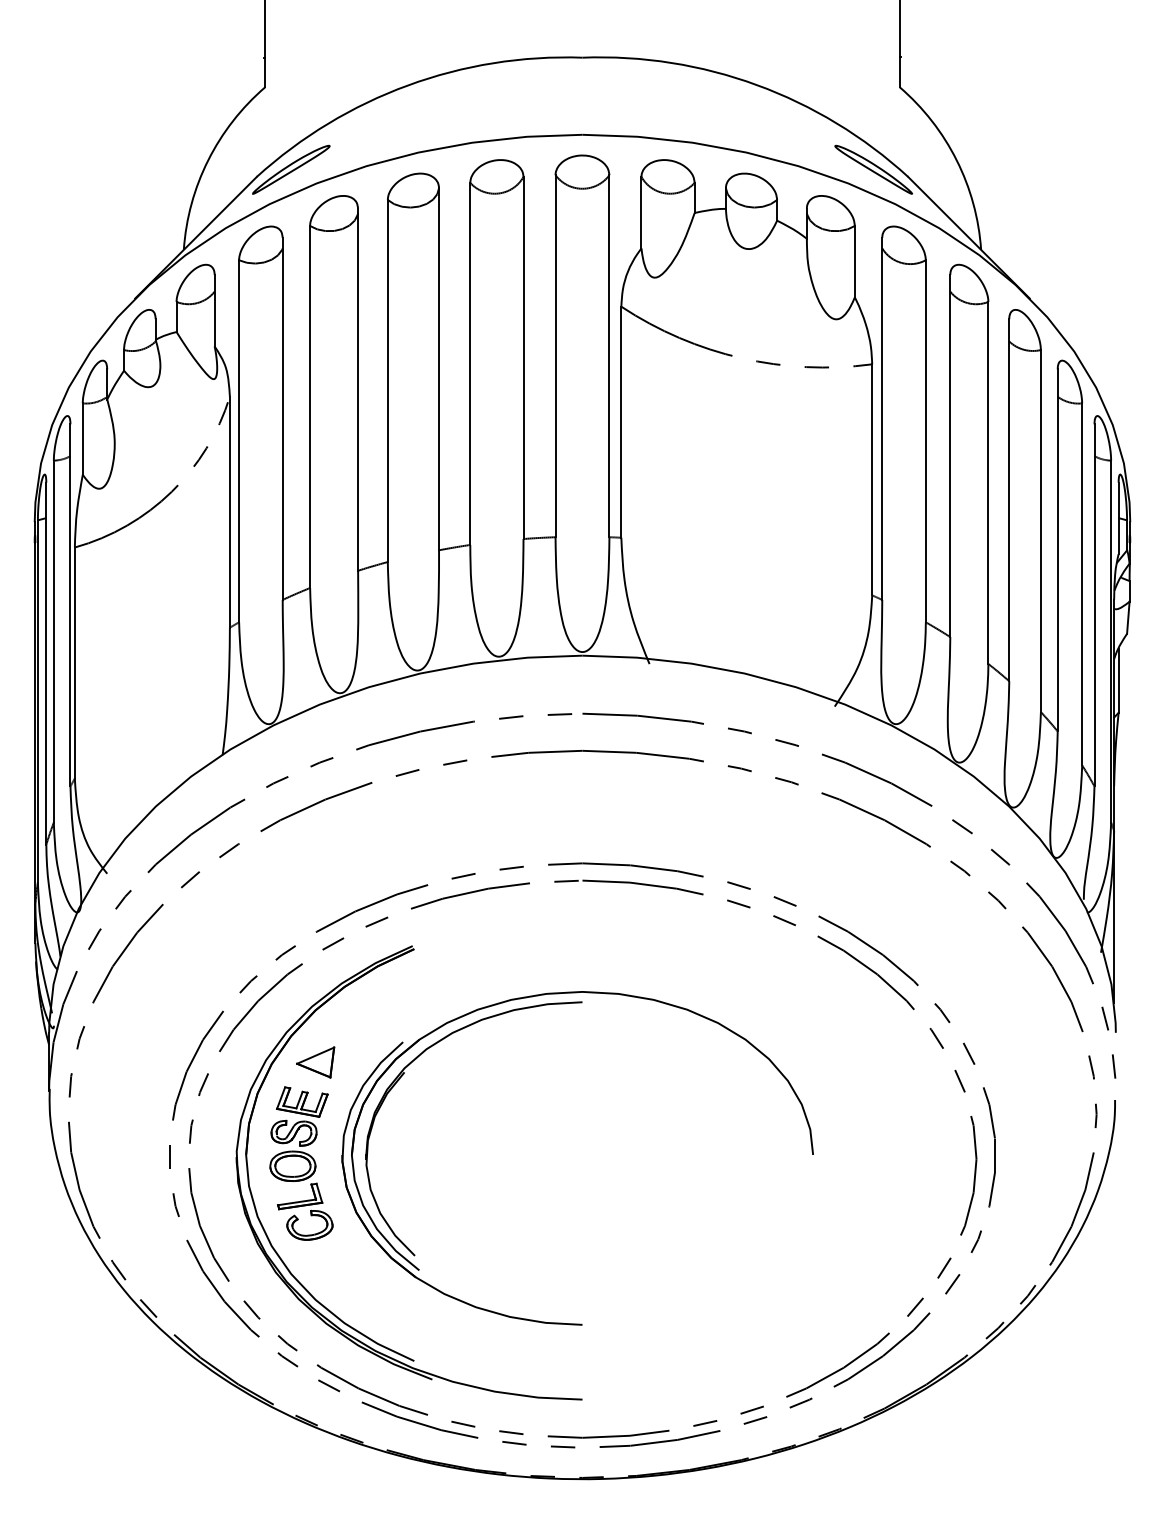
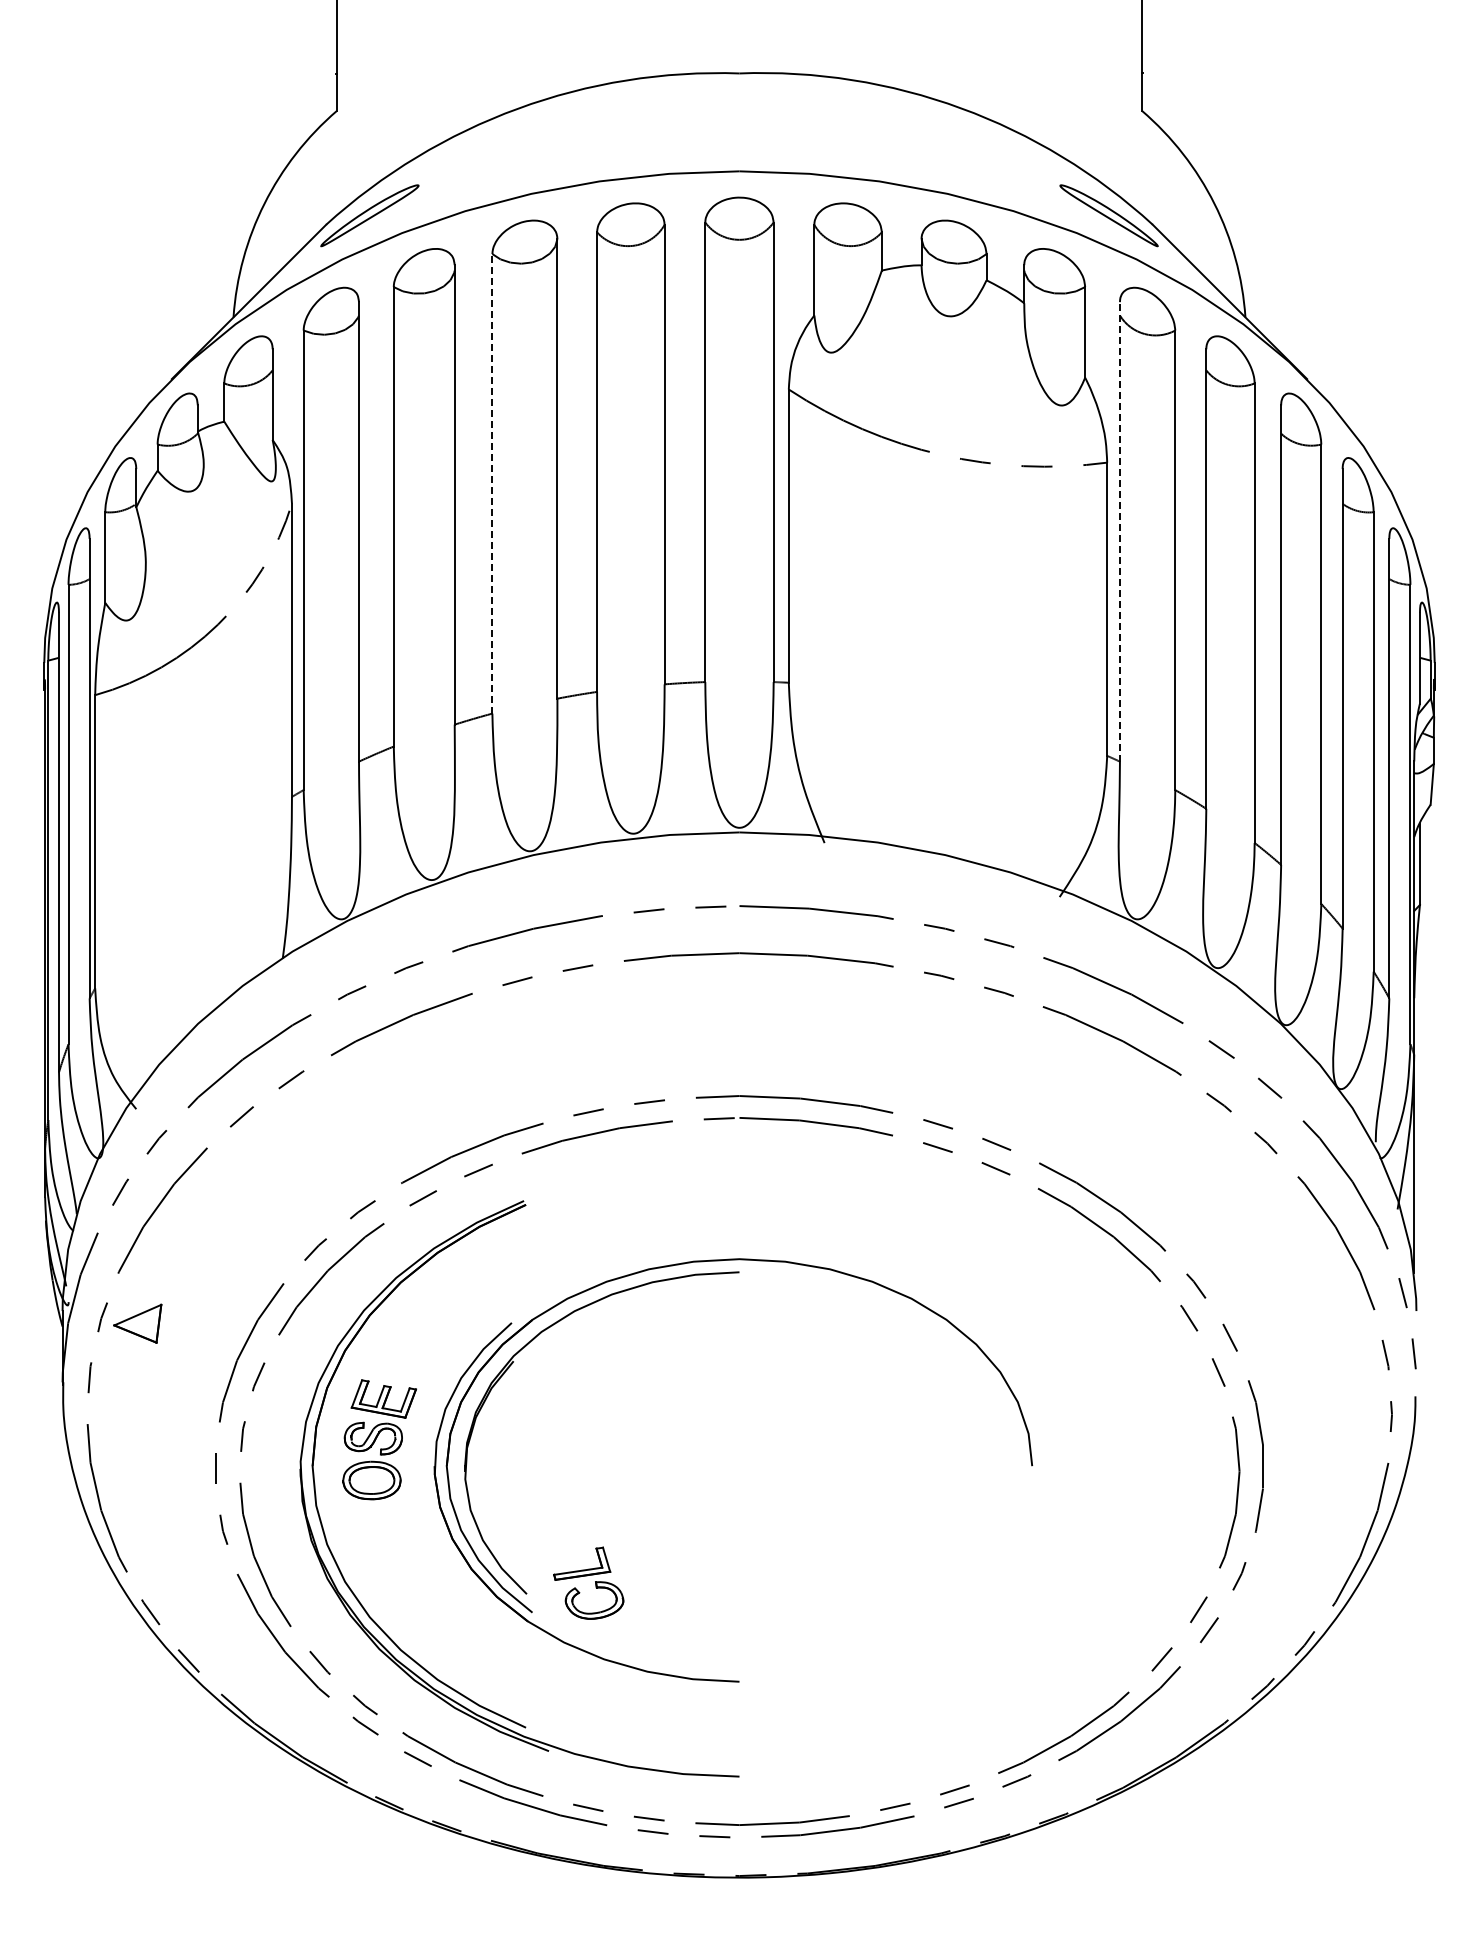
line: (387, 380) -> (492, 483), solid -> dashed
line: (881, 418) -> (1119, 531), solid -> dashed
part: (315, 1062) -> (137, 1323), moved
part: (304, 1206) -> (587, 1576), moved

